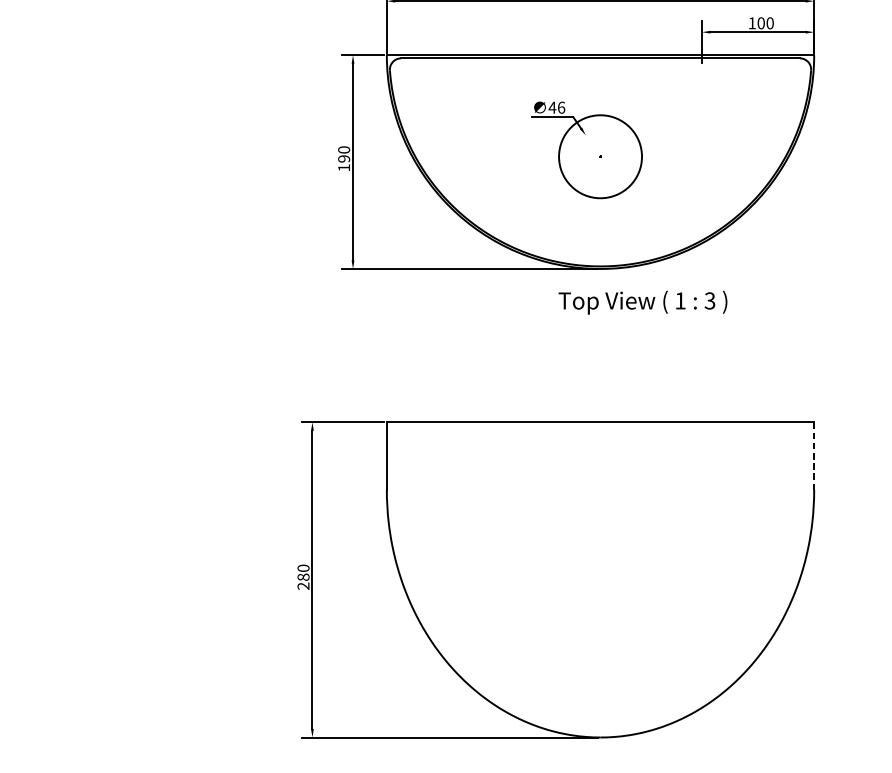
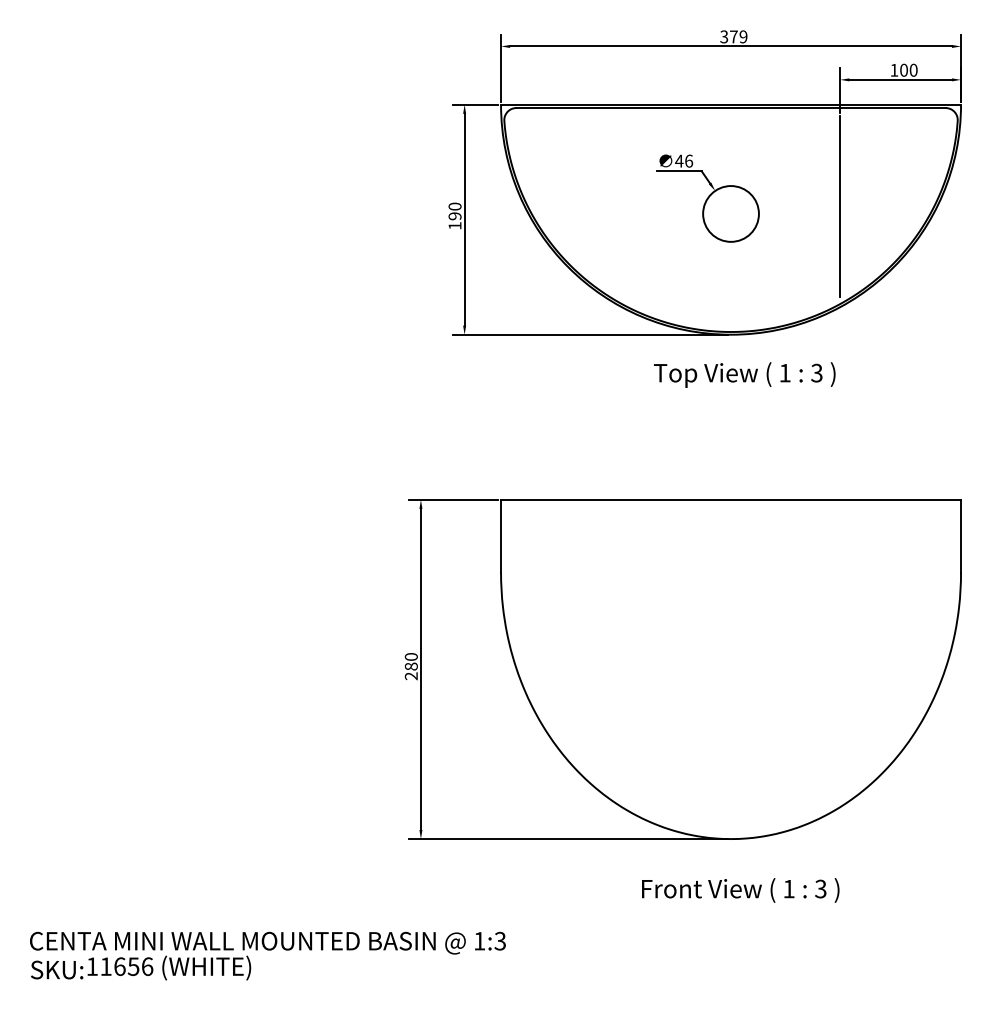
line: (702, 149) -> (840, 206), added
circle: (600, 156) -> (730, 213), size x0.62
text: (642, 302) -> (744, 374), moved
line: (814, 456) -> (961, 536), dashed -> solid

